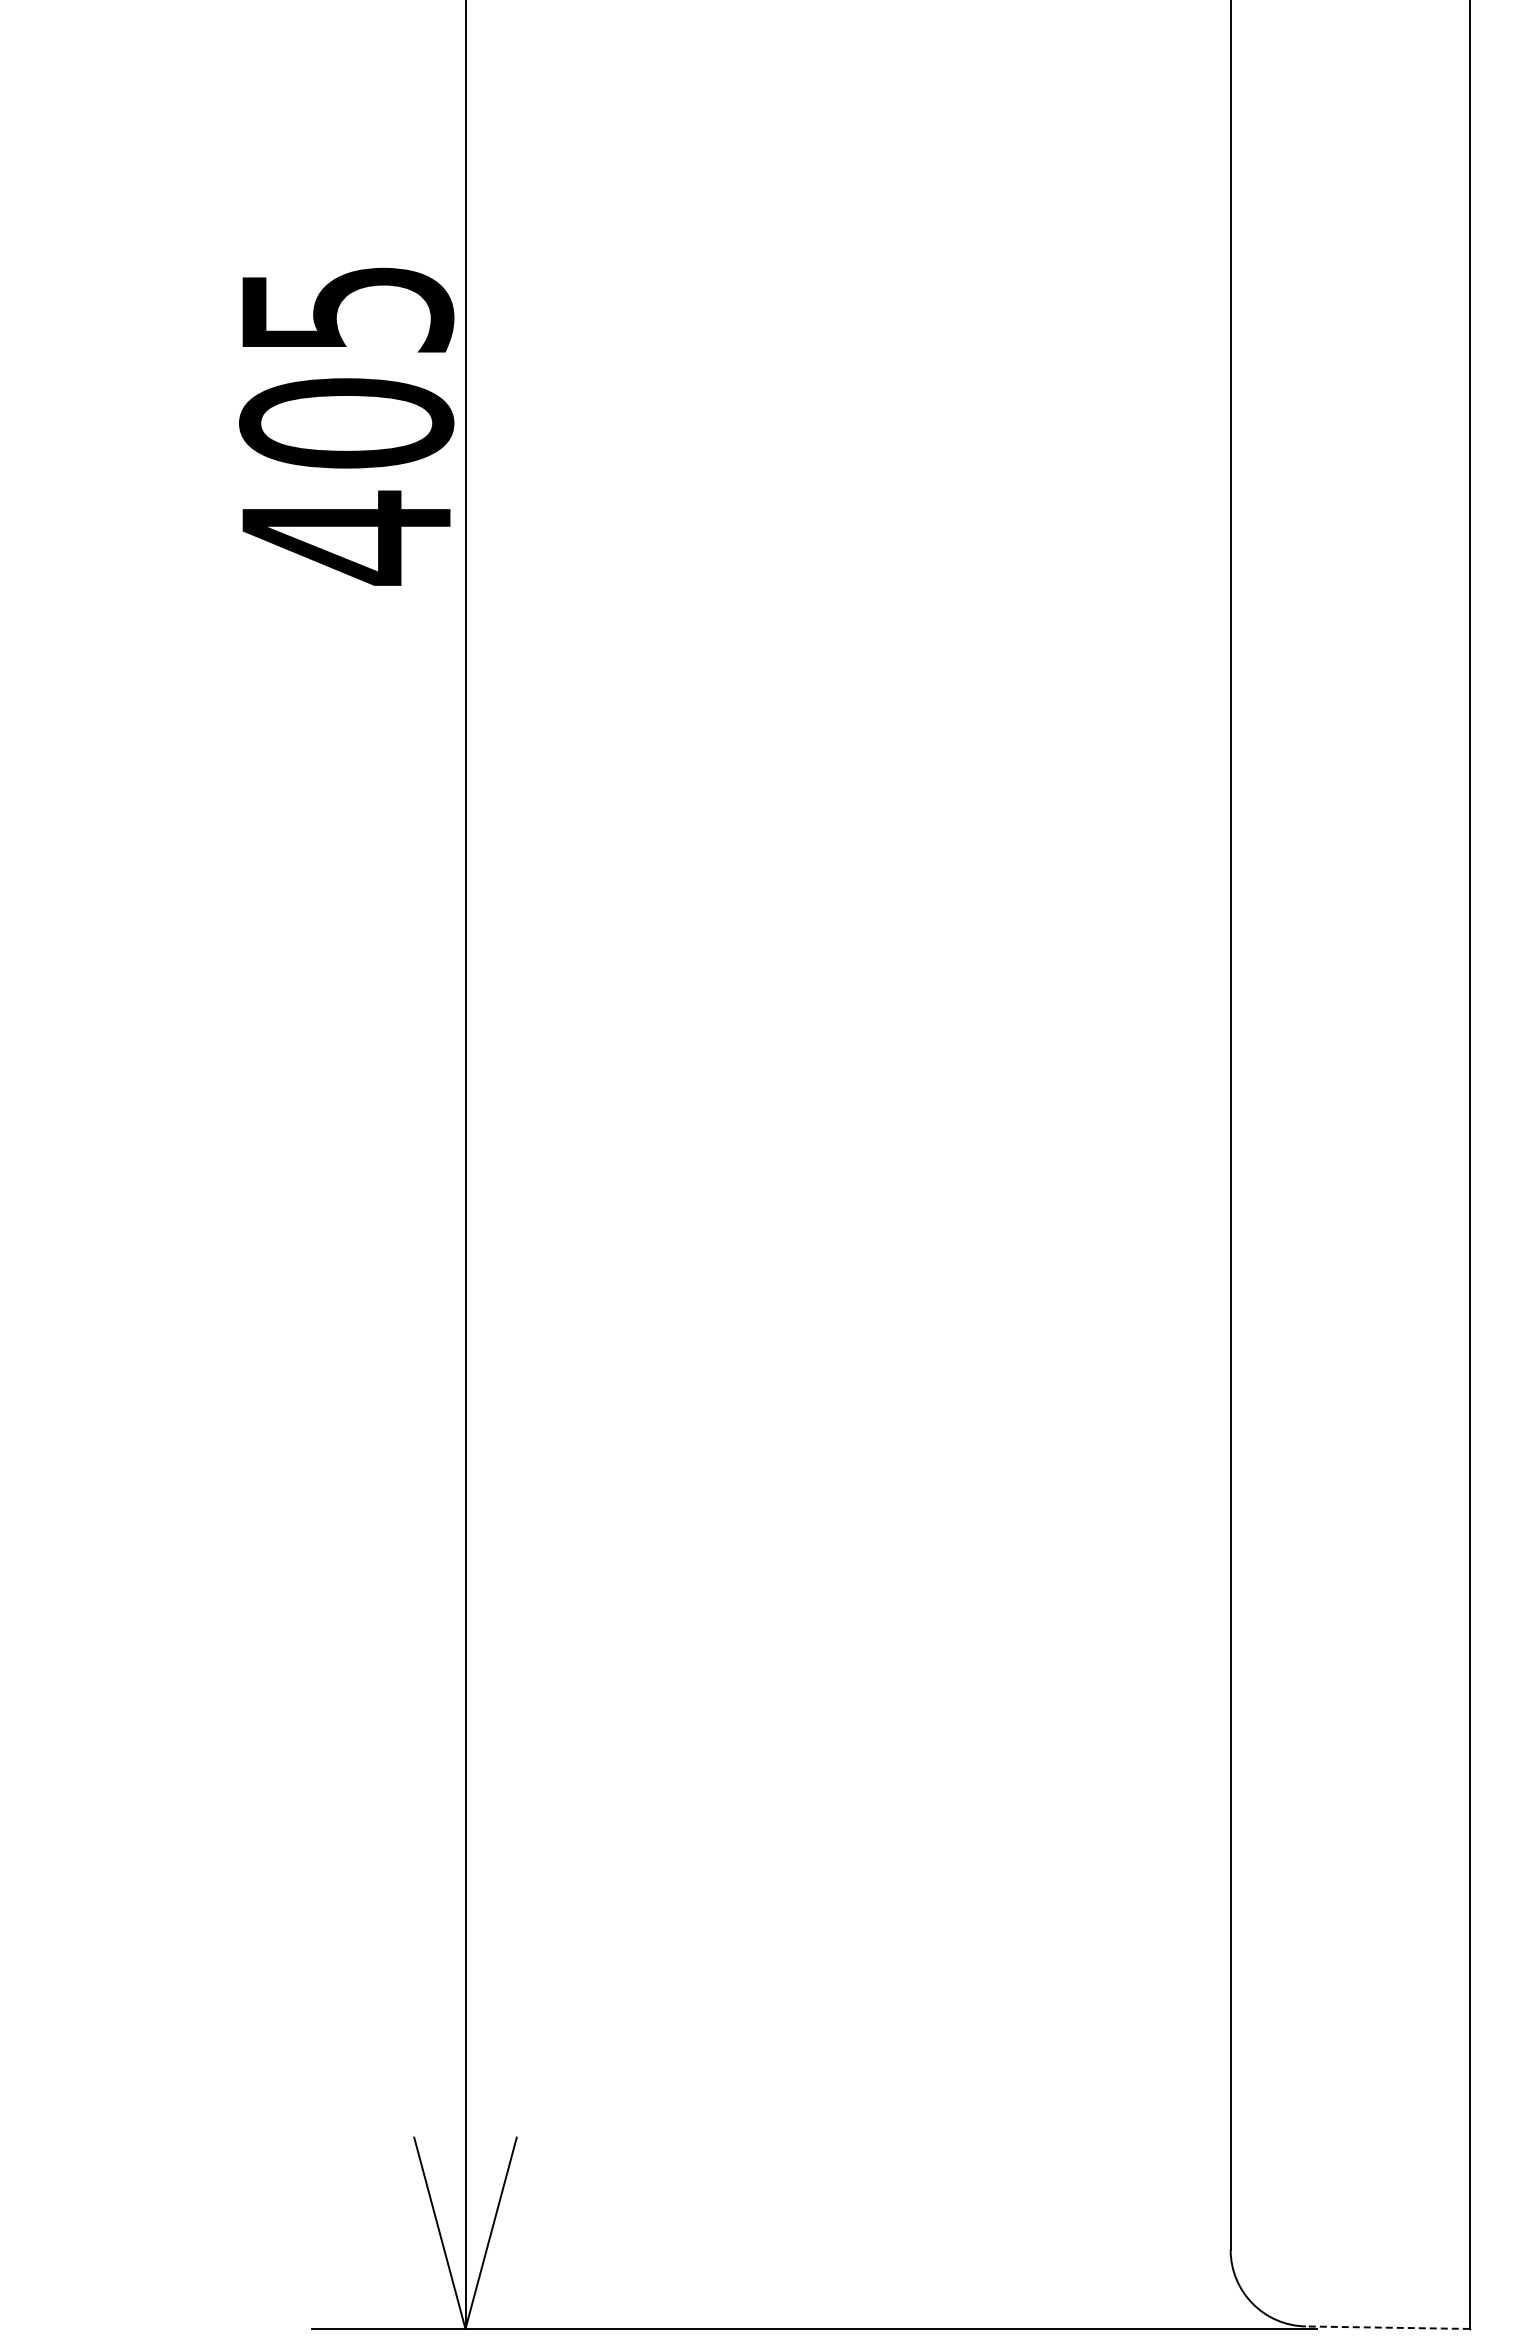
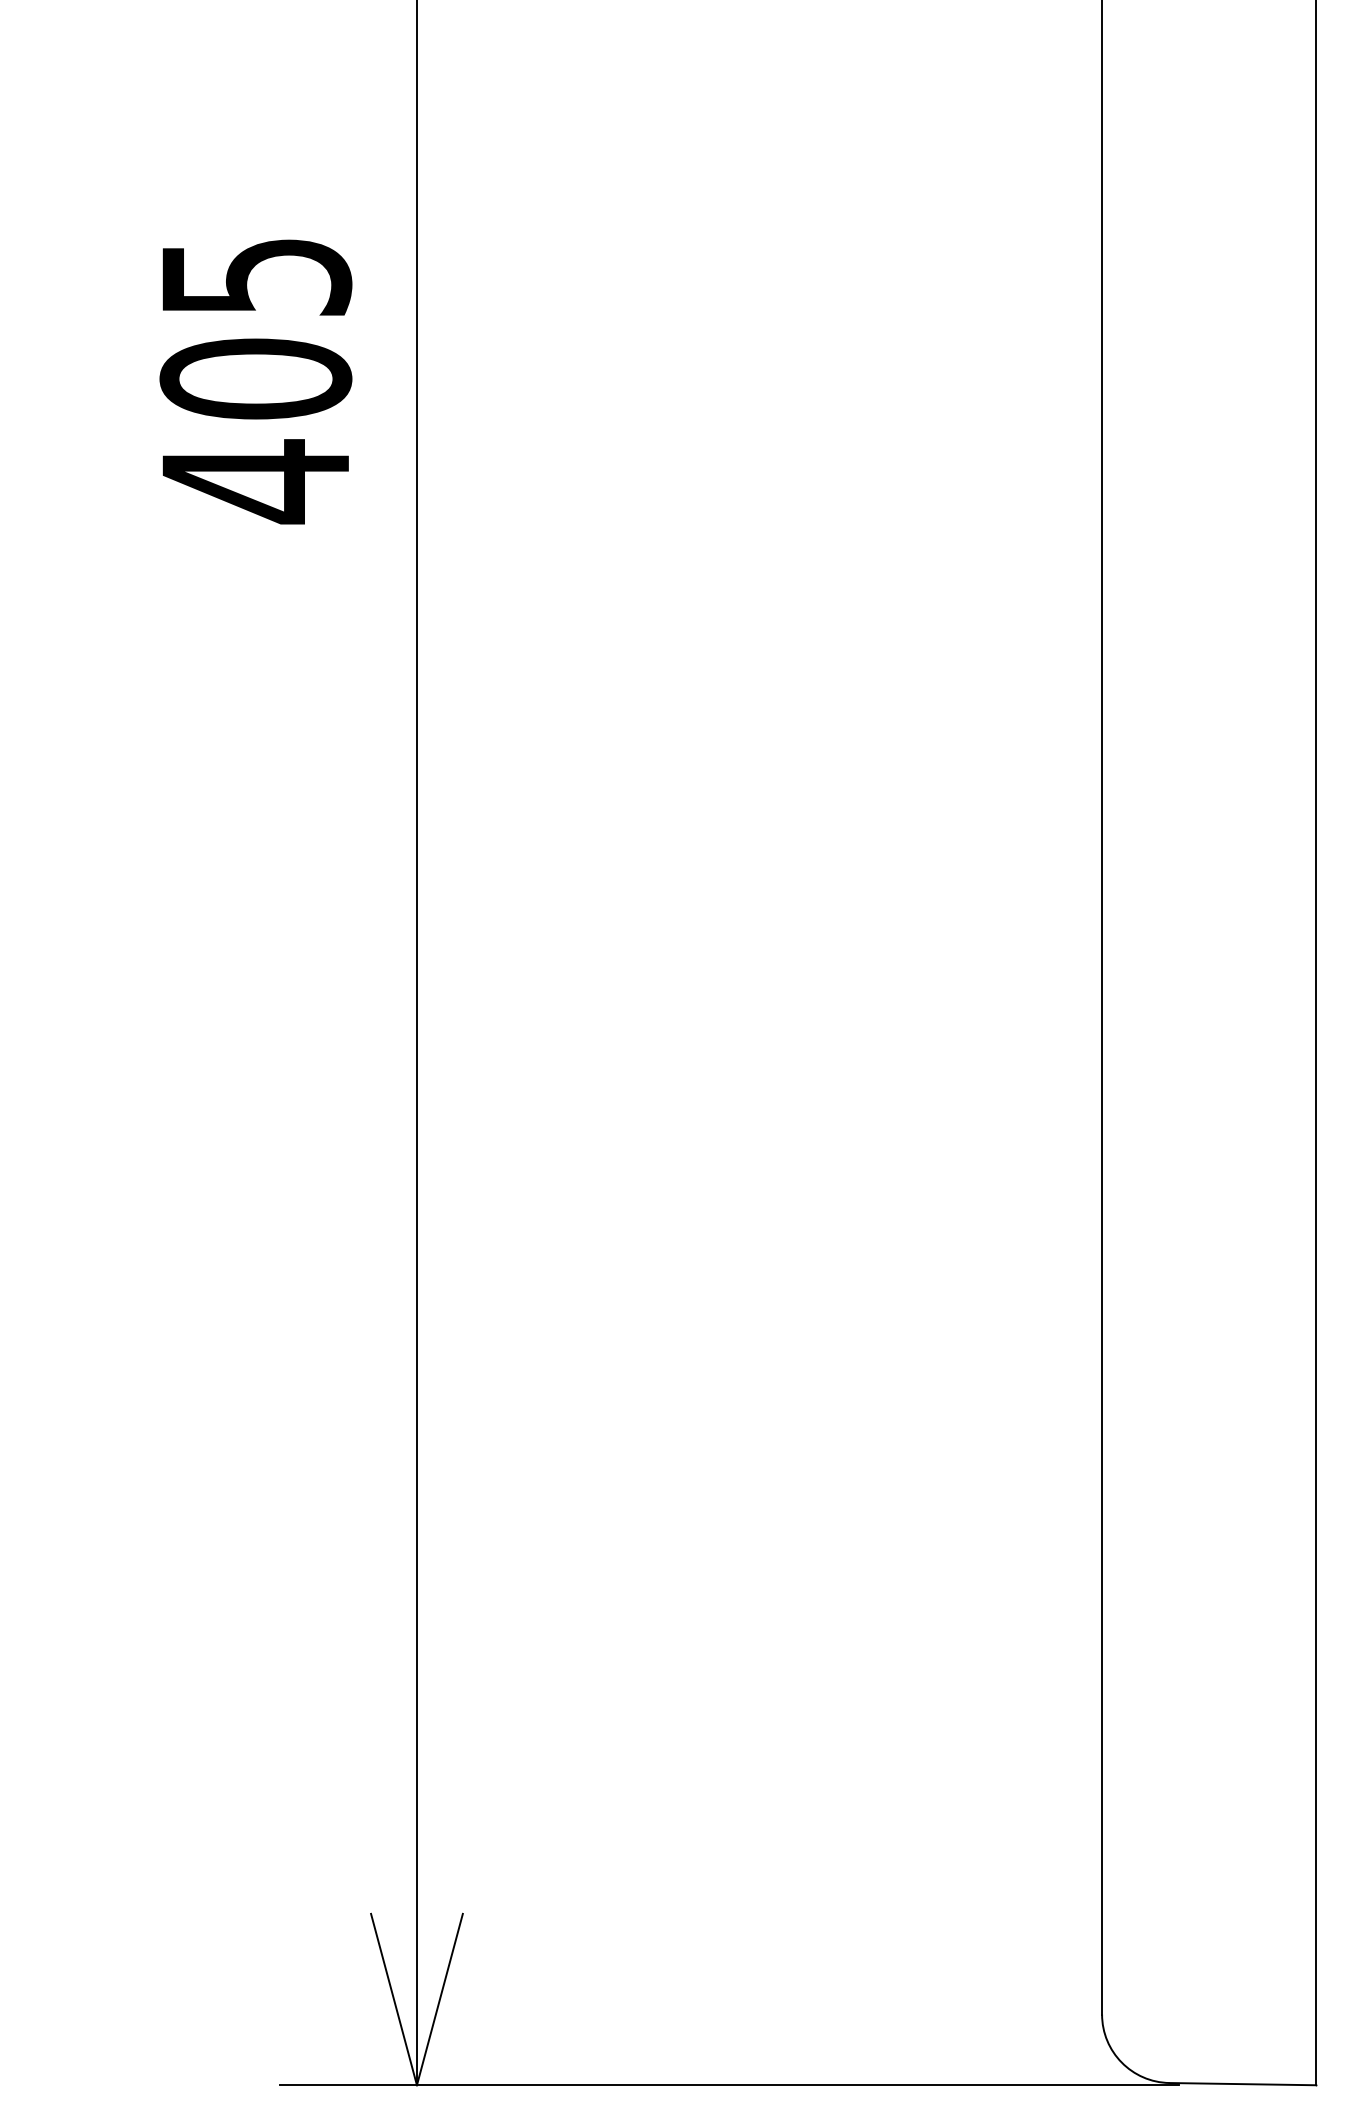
text: (346, 426) -> (255, 381), moved
line: (1387, 2327) -> (1242, 2083), dashed -> solid

